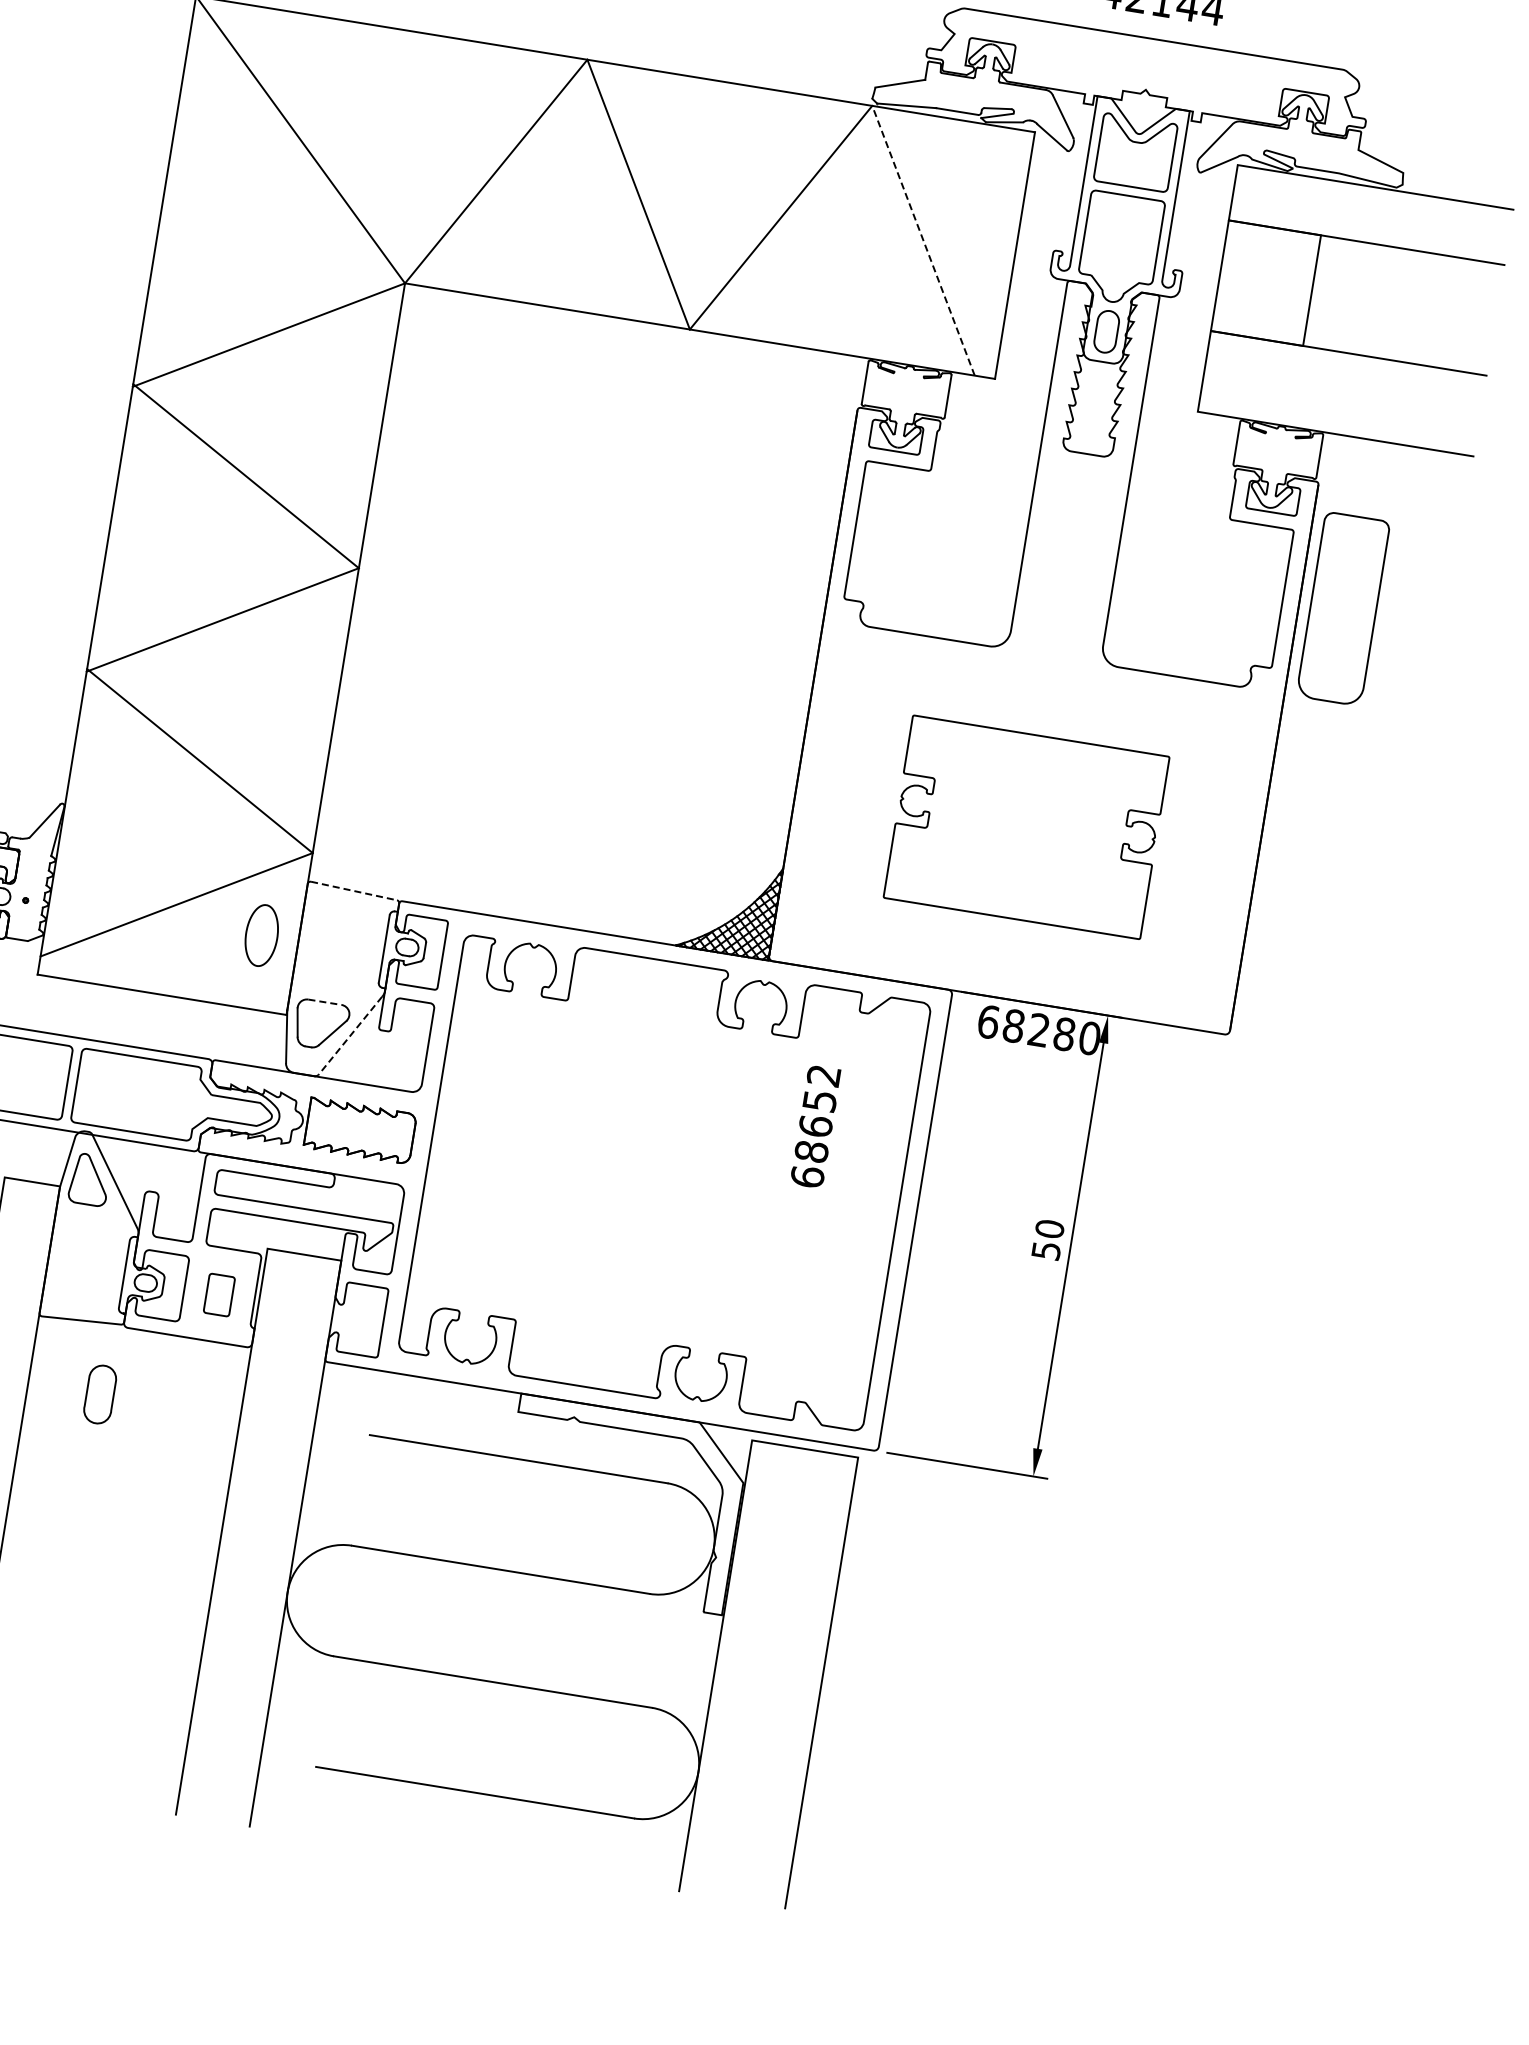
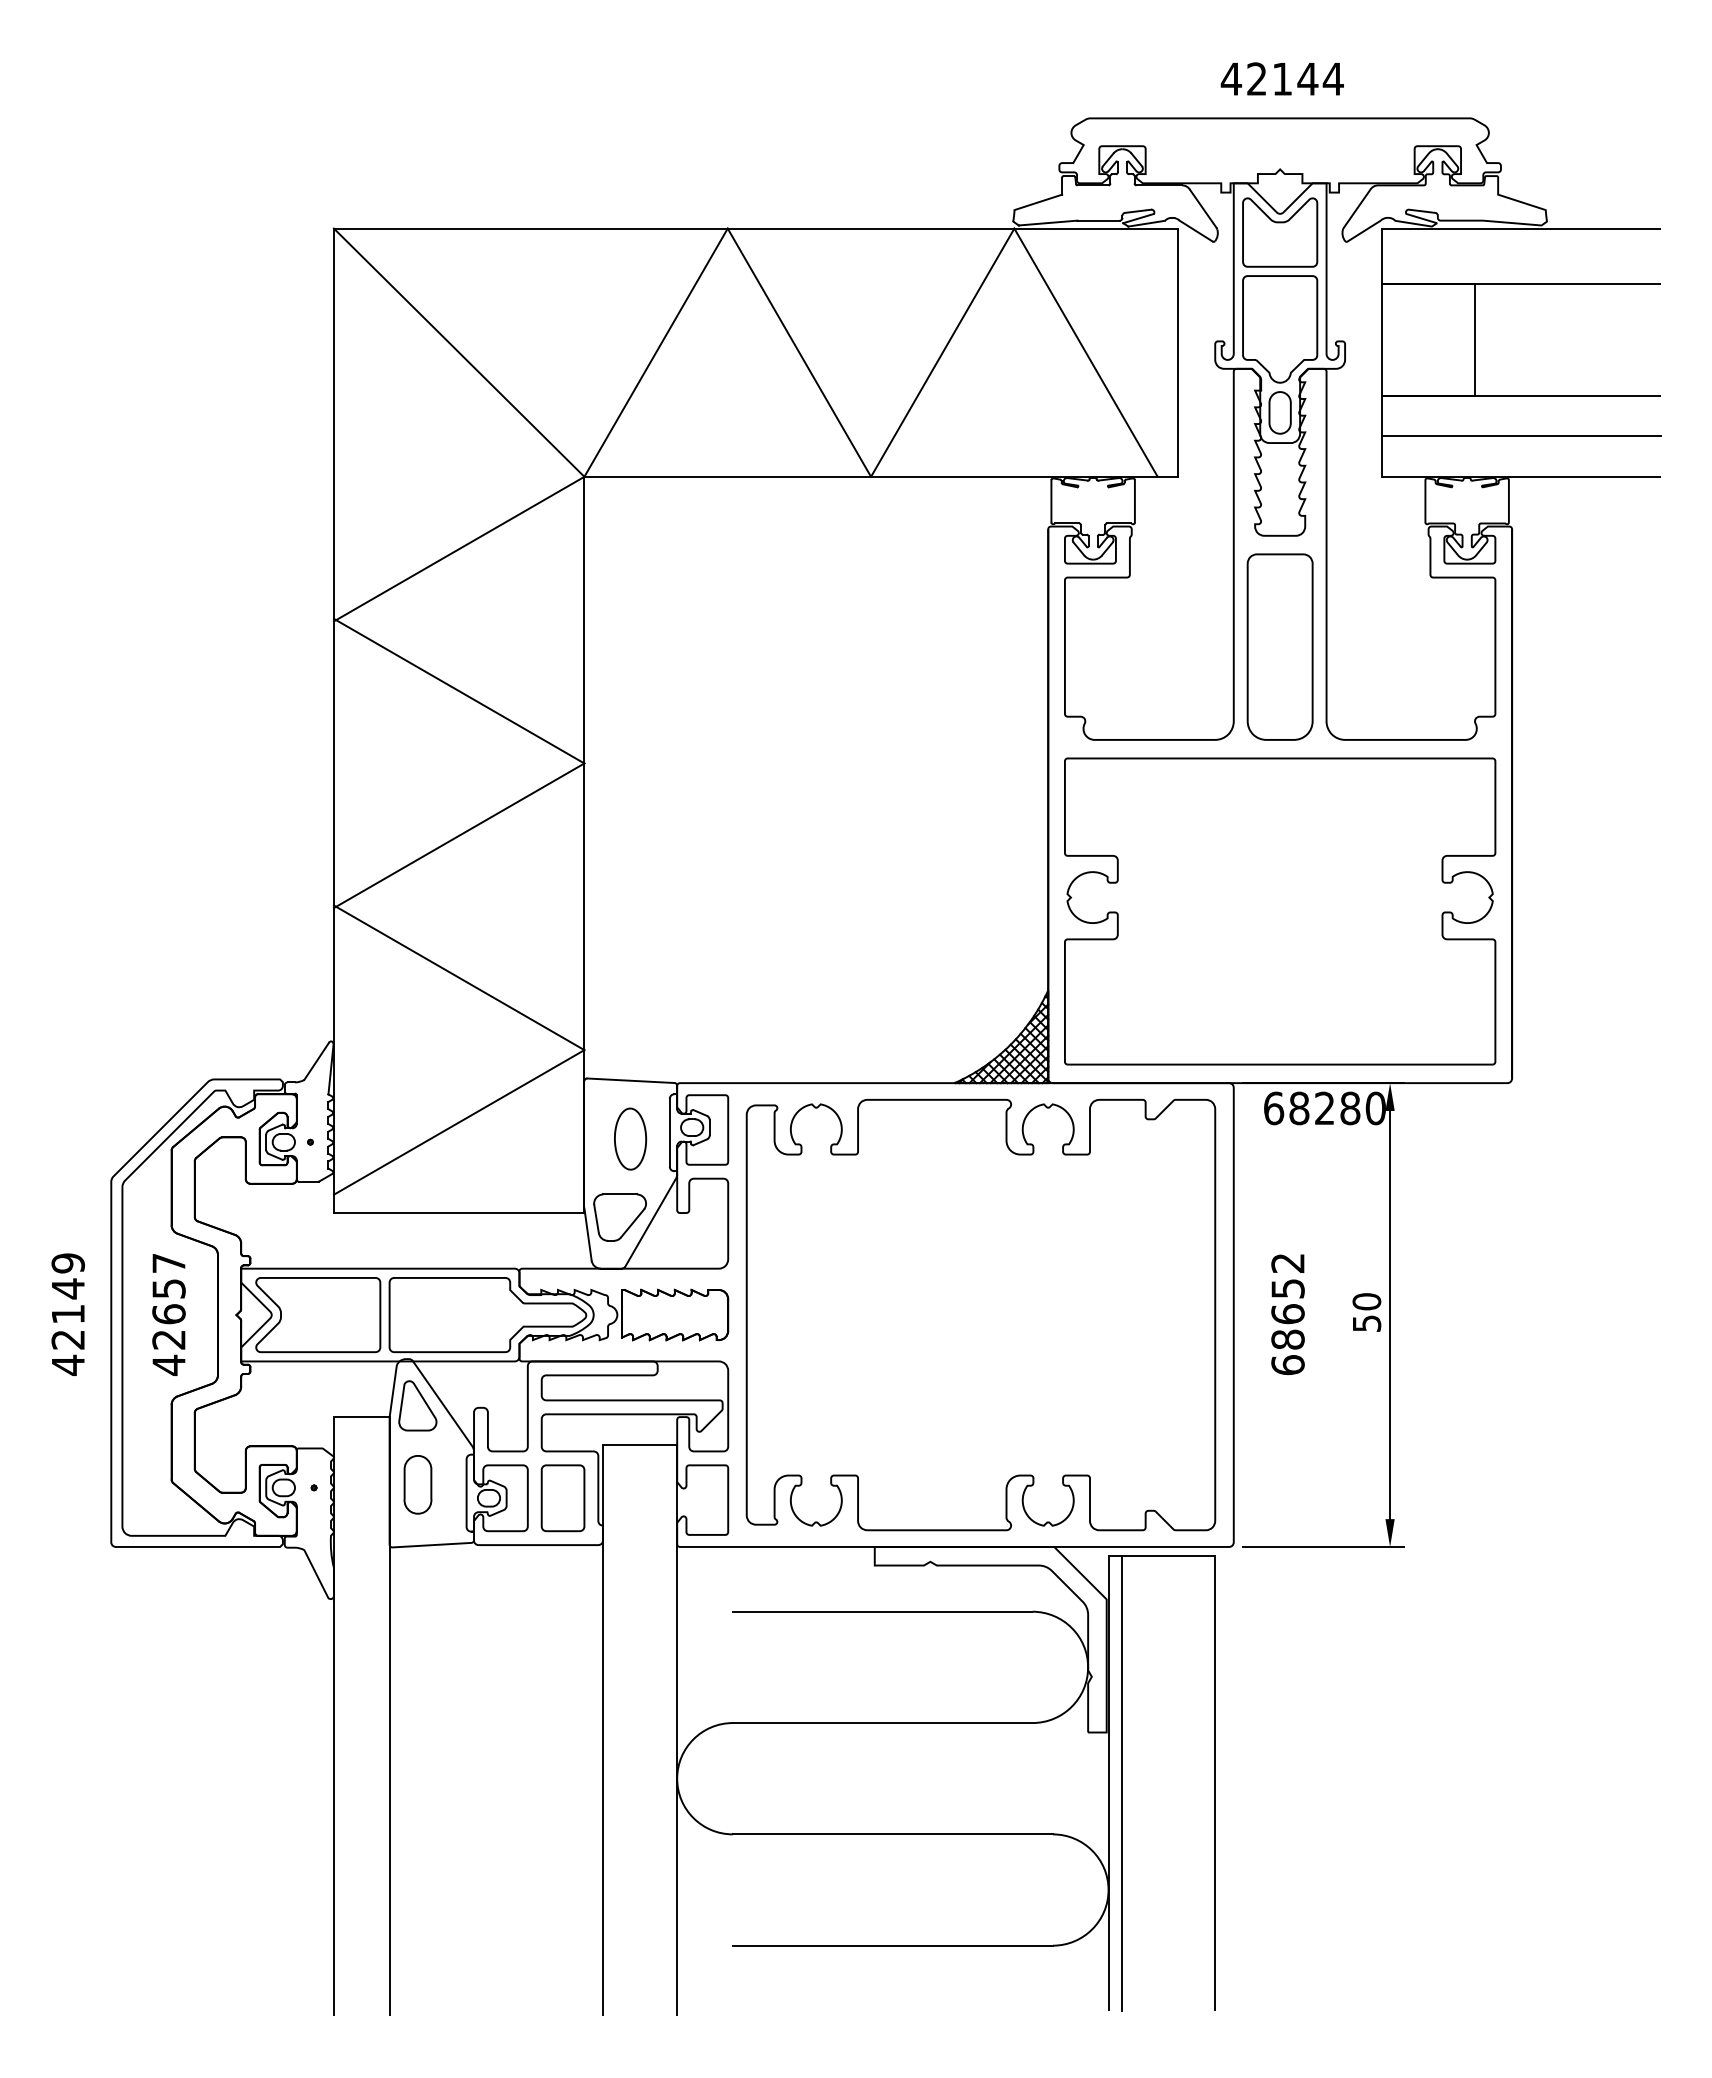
line: (922, 240) -> (1085, 352), dashed -> solid
line: (1342, 394) -> (1521, 436), added
part: (1342, 608) -> (1279, 646), moved
part: (1026, 827) -> (1280, 911), size x1.67
line: (353, 890) -> (630, 1080), dashed -> solid
part: (261, 934) -> (630, 1138), moved
line: (325, 1002) -> (620, 1194), dashed -> solid
line: (349, 1035) -> (649, 1223), dashed -> solid
text: (815, 1126) -> (1287, 1314), moved
part: (218, 1295) -> (562, 1498), size x1.67
part: (99, 1394) -> (417, 1484), moved
line: (729, 1668) -> (1122, 1783), added

